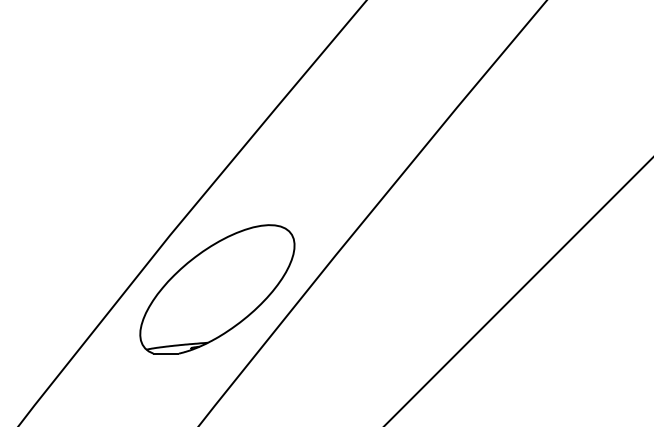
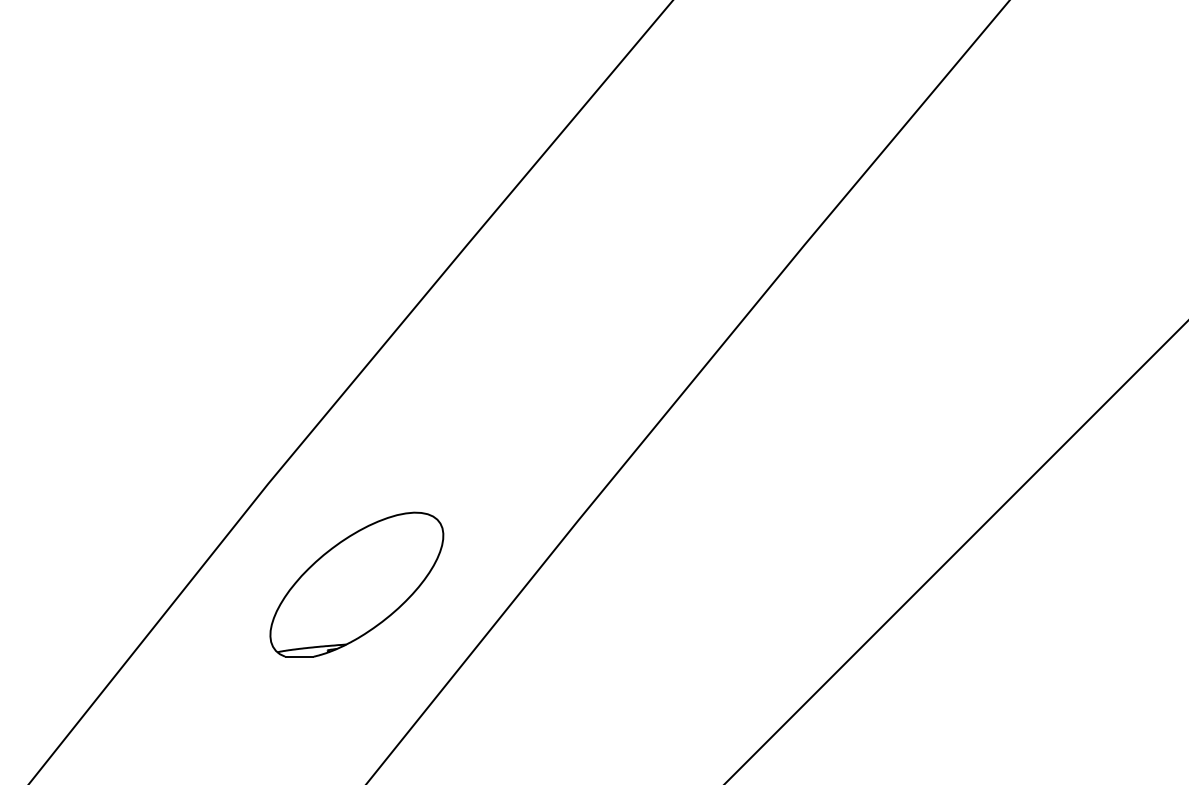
part: (217, 289) -> (356, 584), size x0.6

